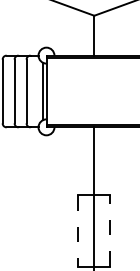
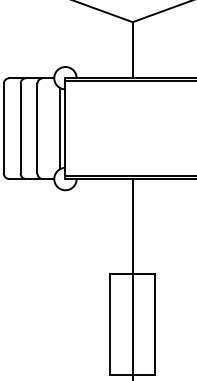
line: (78, 231) -> (110, 325), dashed -> solid
line: (110, 231) -> (155, 325), dashed -> solid

